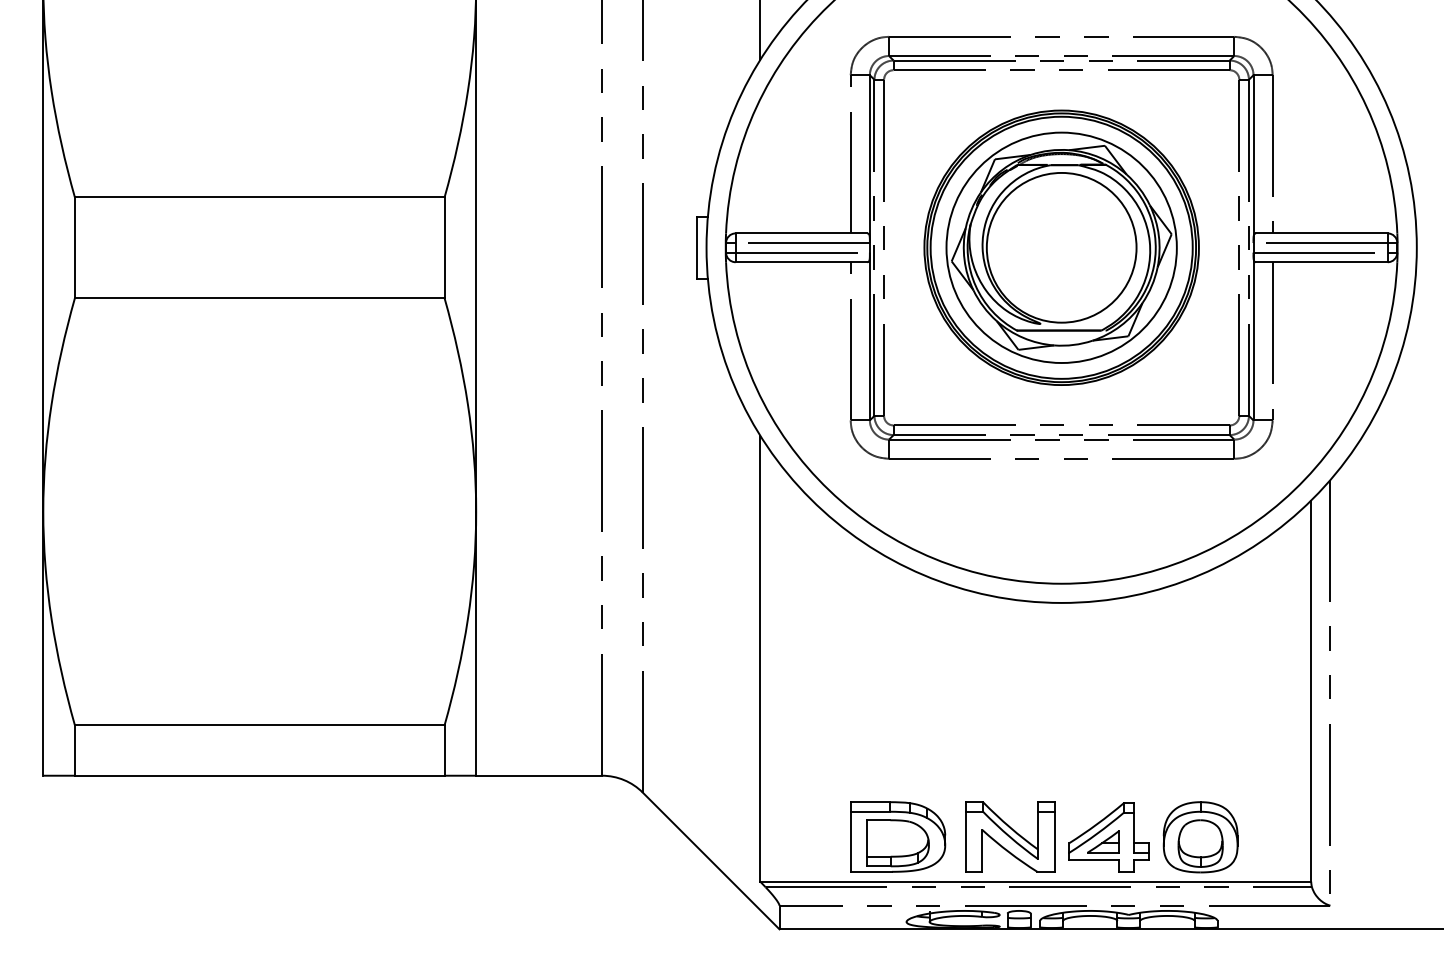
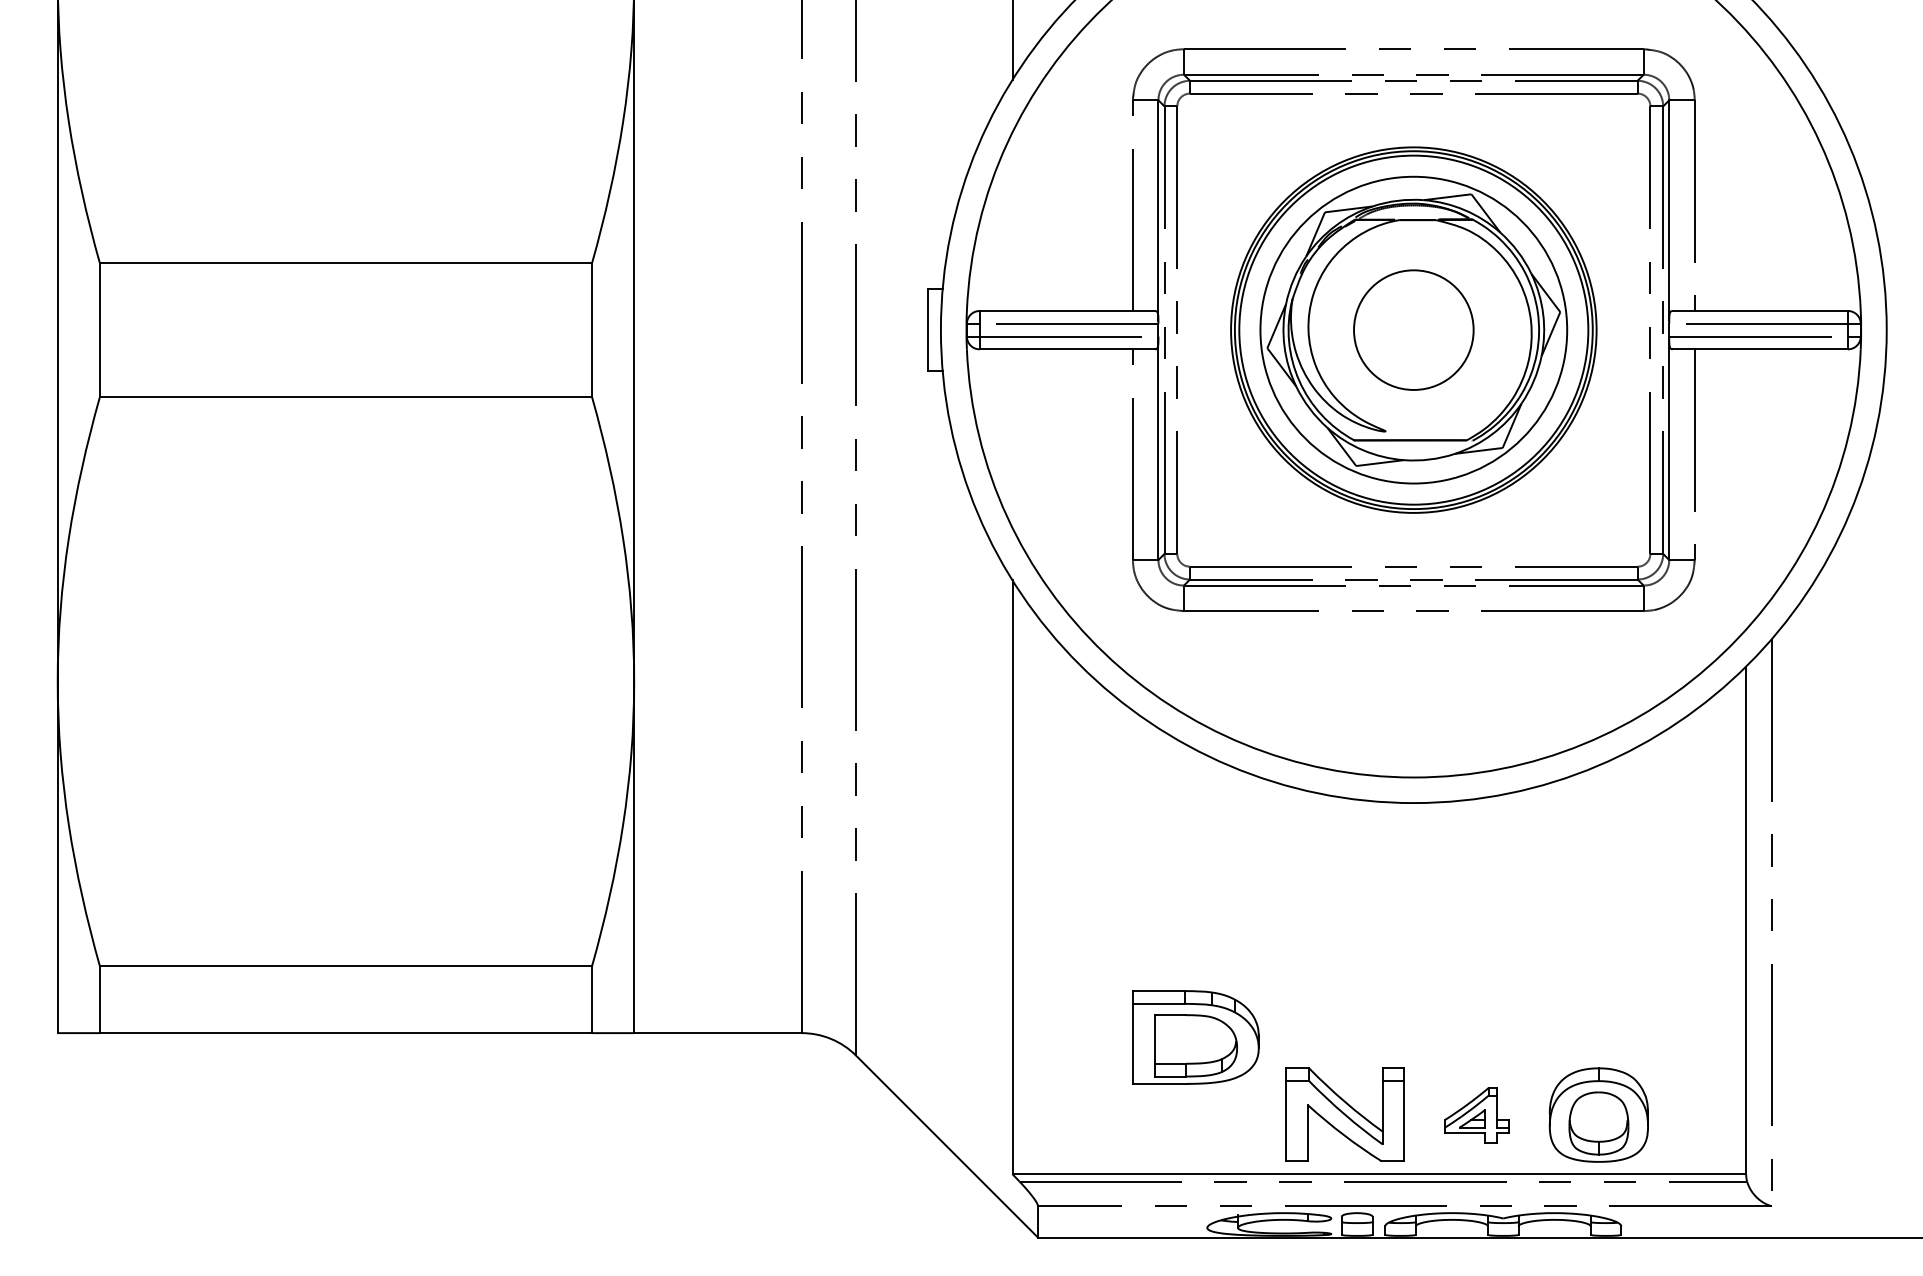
circle: (1061, 247) -> (1413, 329), size x0.6
part: (898, 836) -> (1196, 1036), moved
part: (1108, 837) -> (1476, 1115), size x0.6

